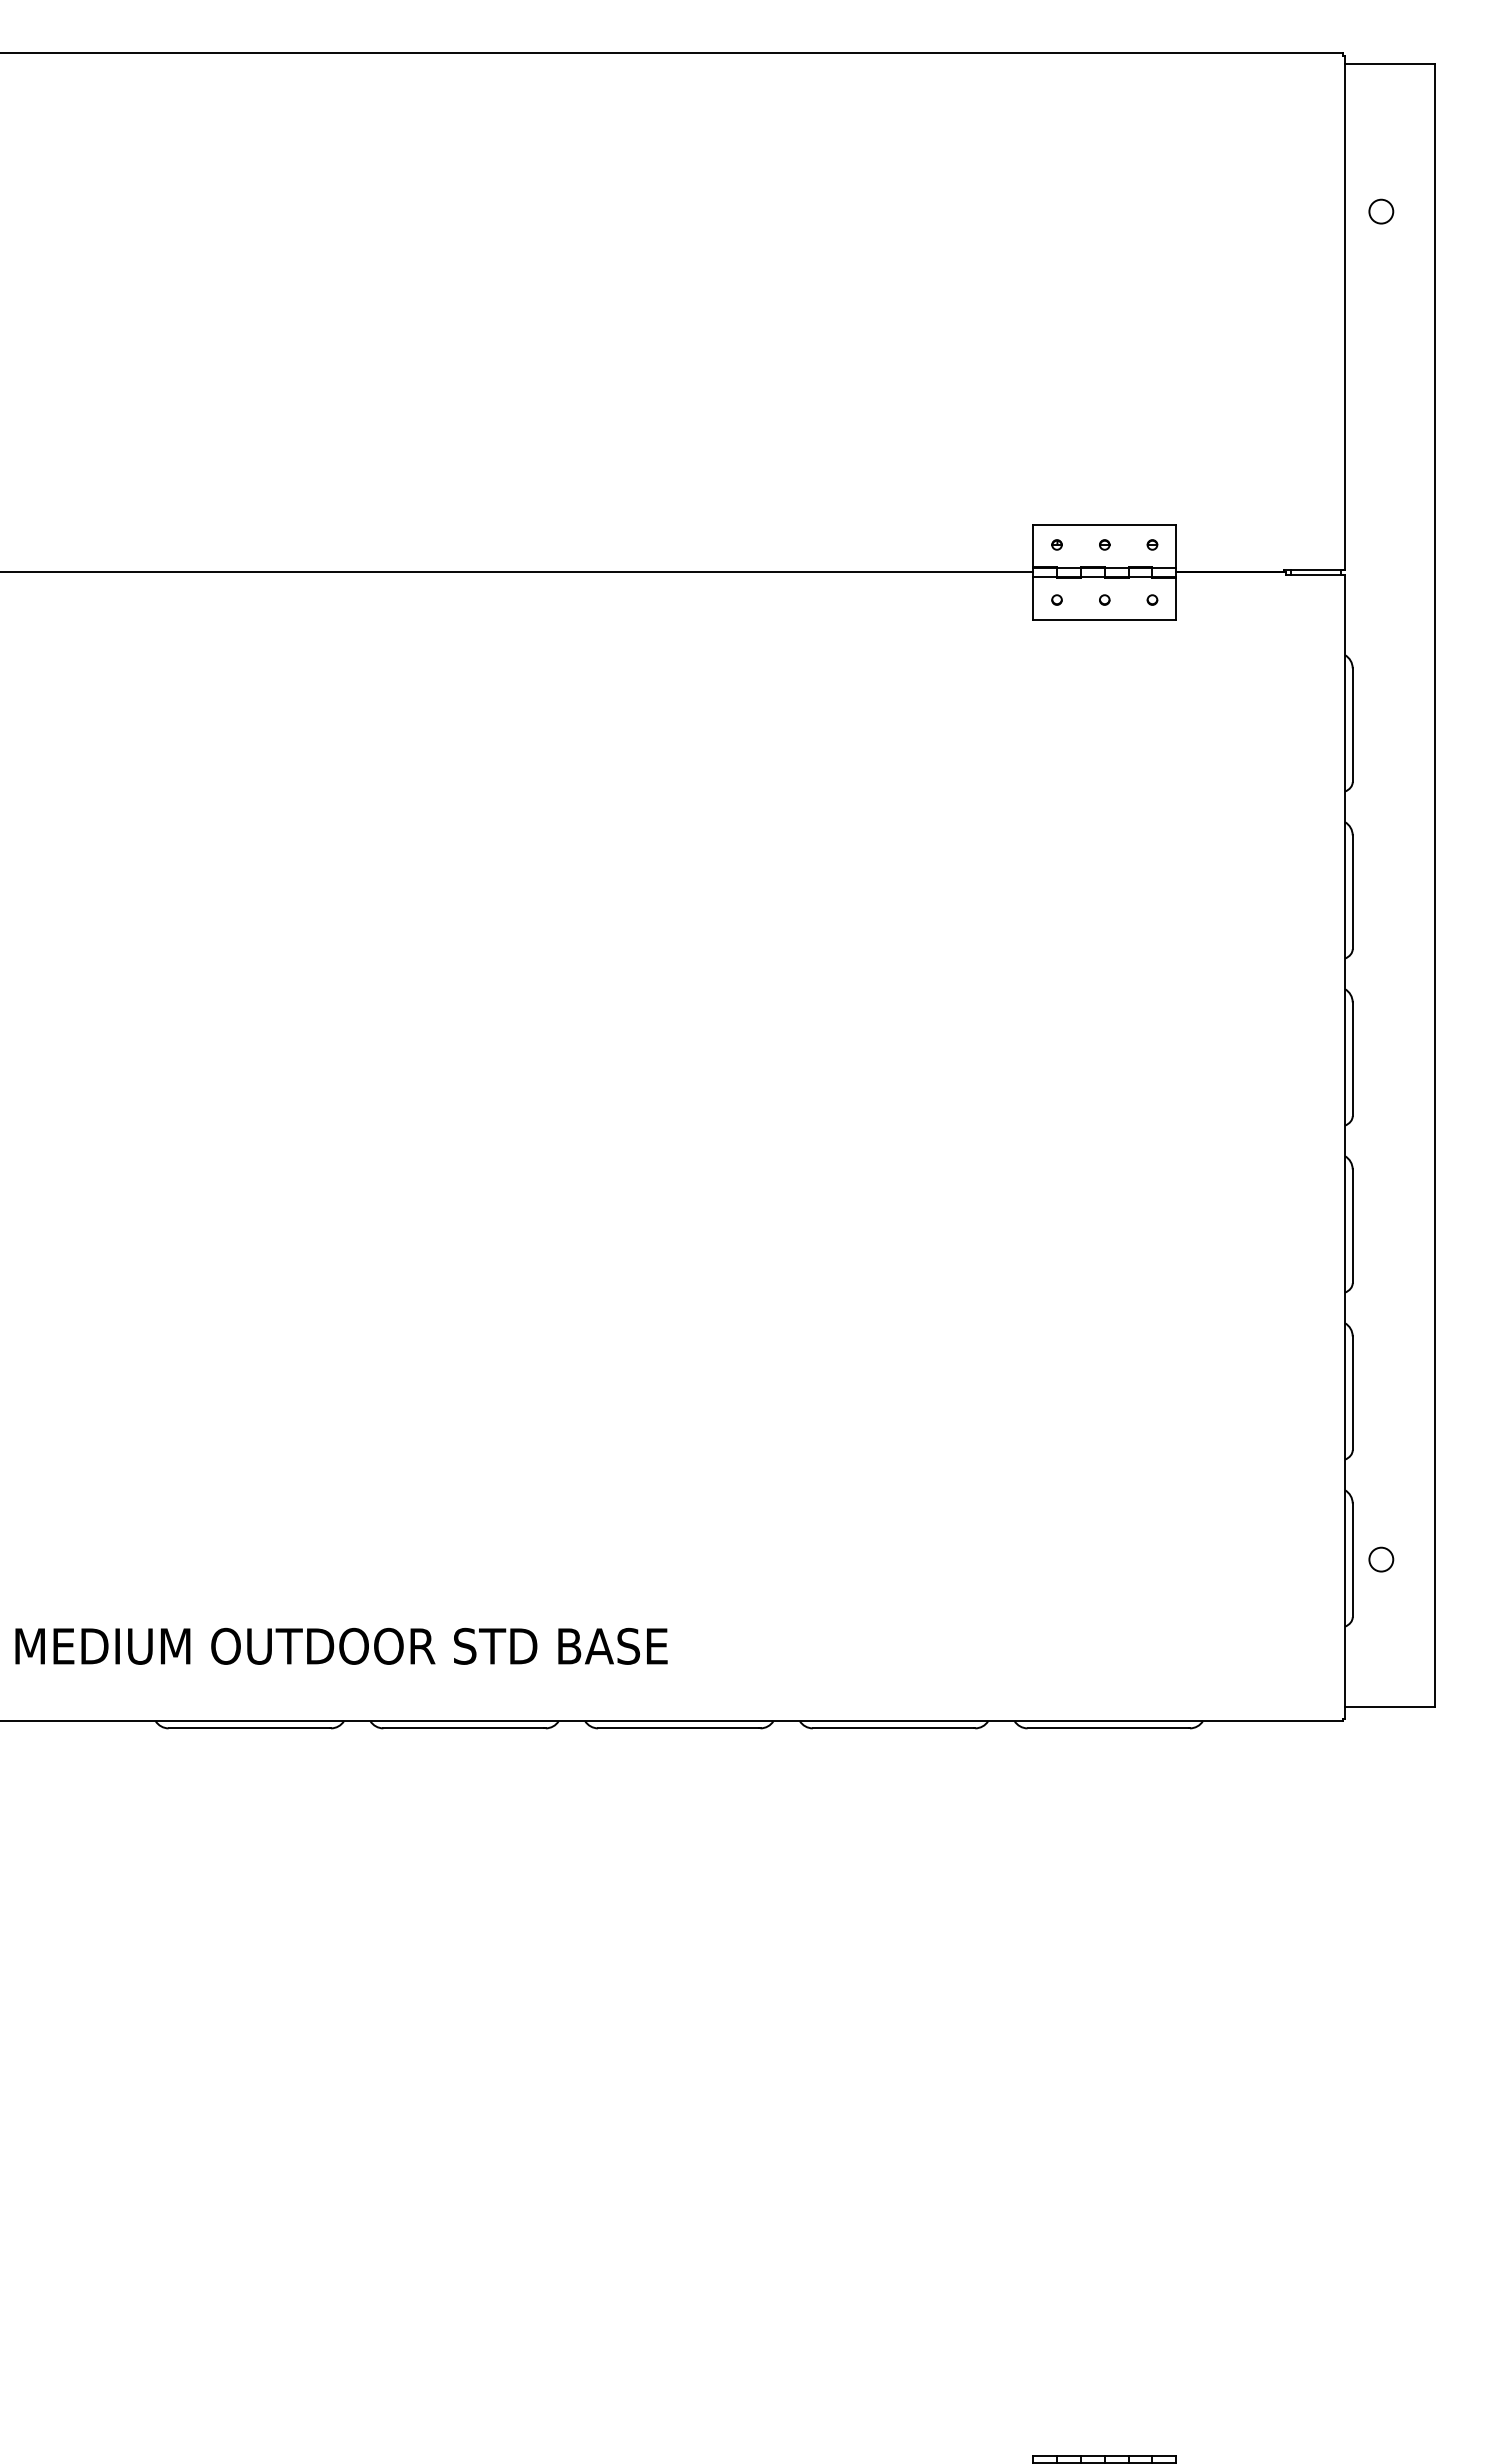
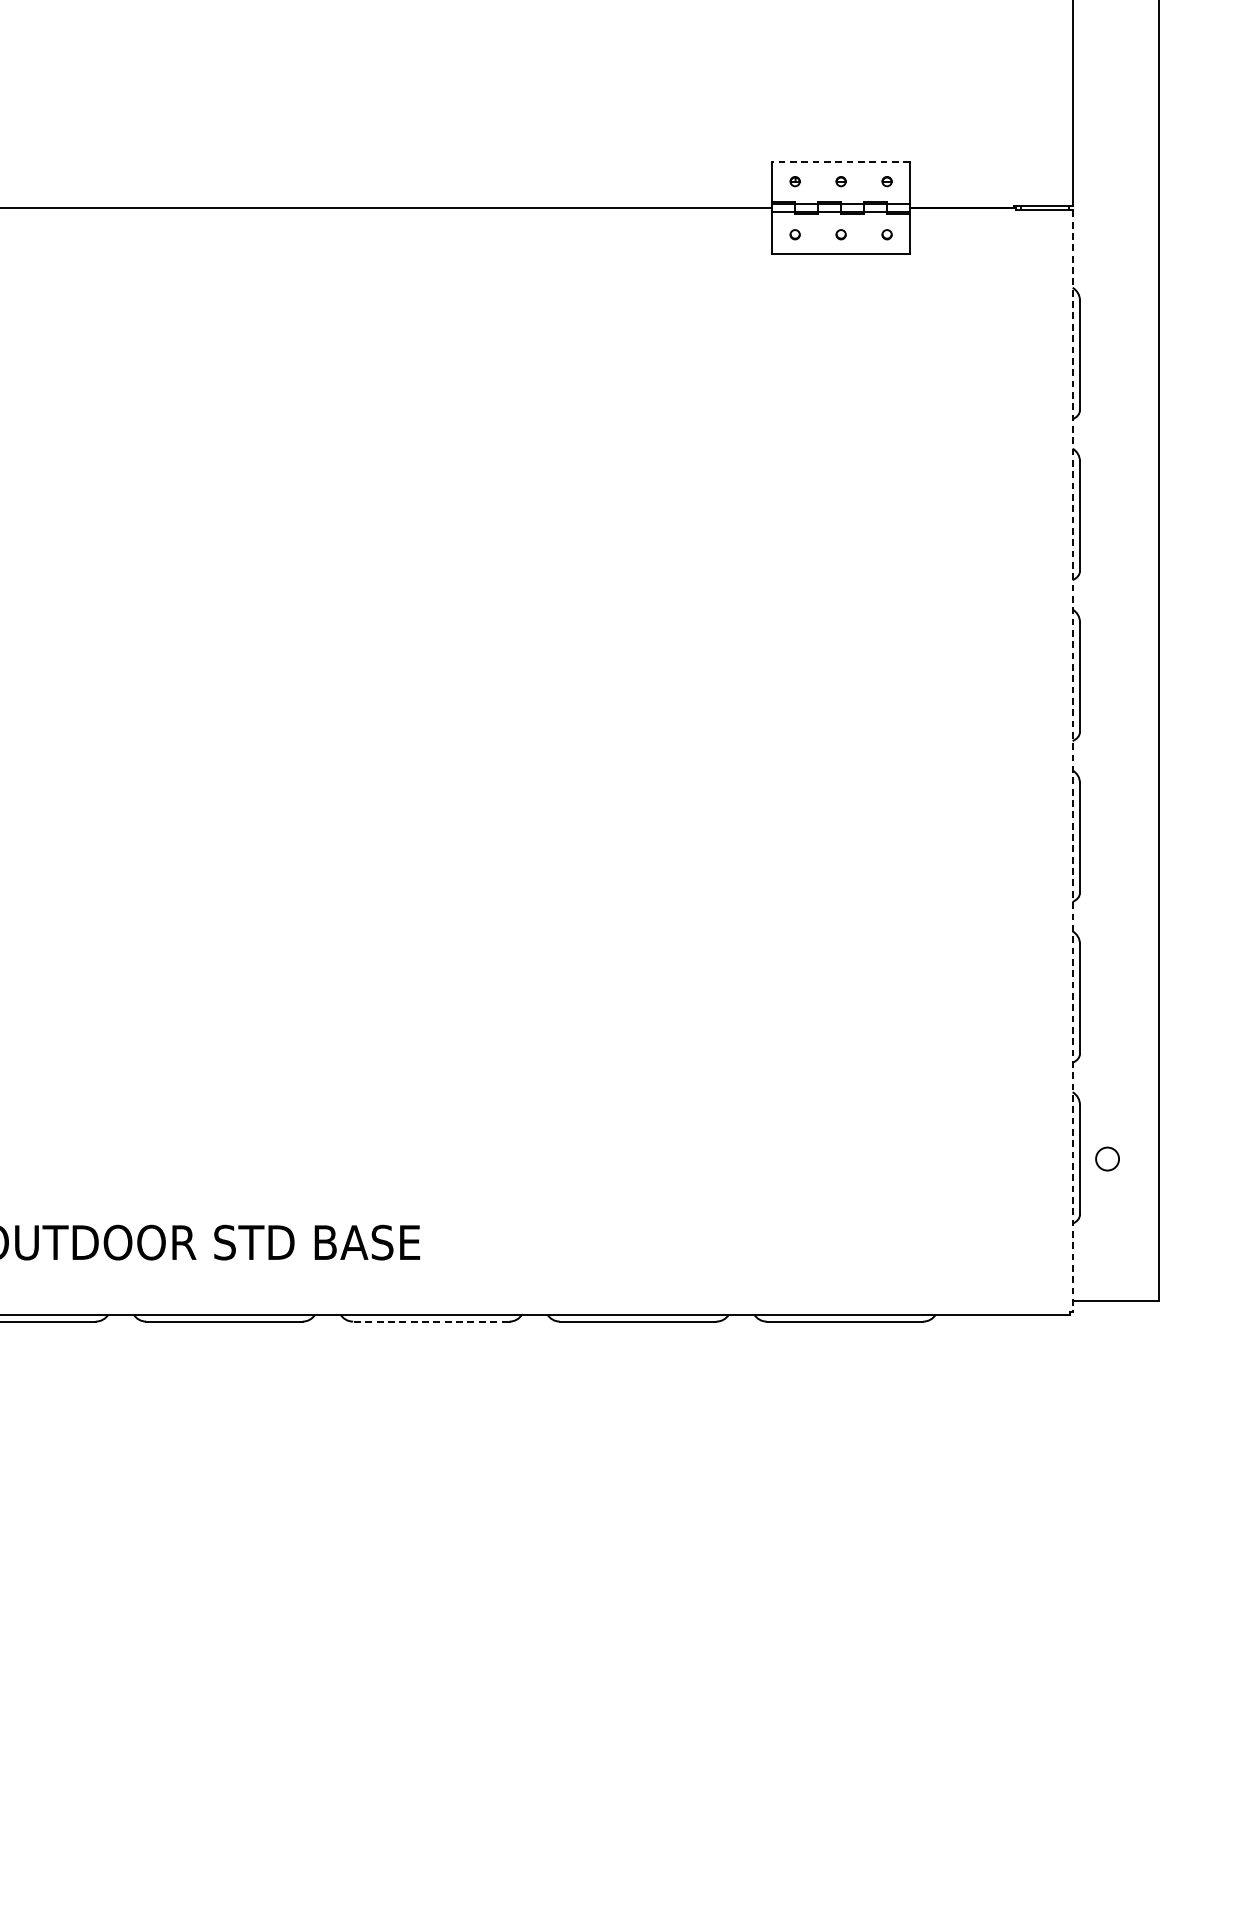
line: (1104, 524) -> (840, 161), solid -> dashed
line: (1345, 1146) -> (1073, 761), solid -> dashed
line: (678, 1728) -> (430, 1321), solid -> dashed

